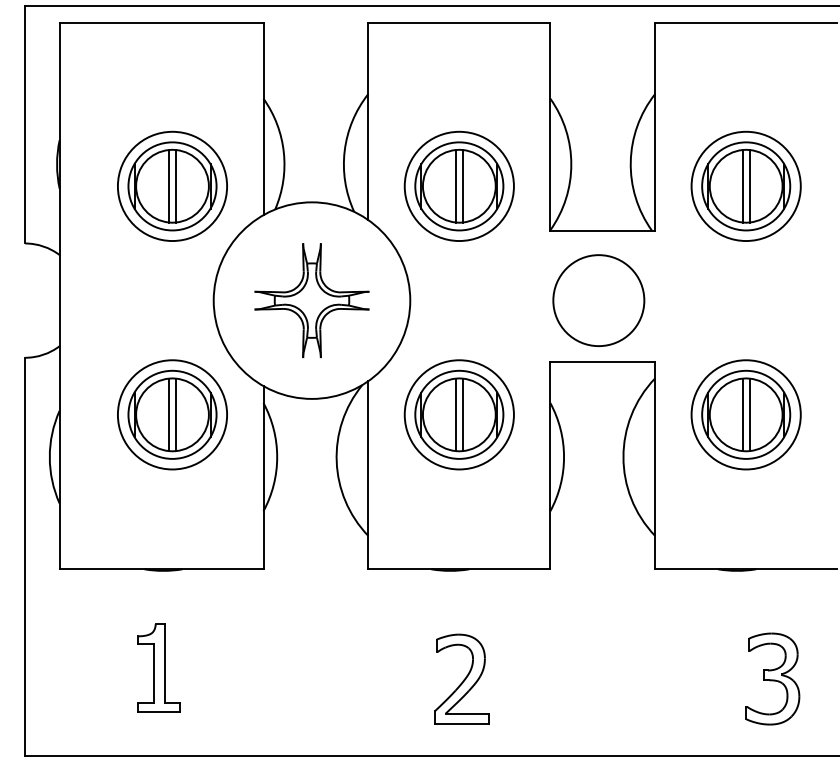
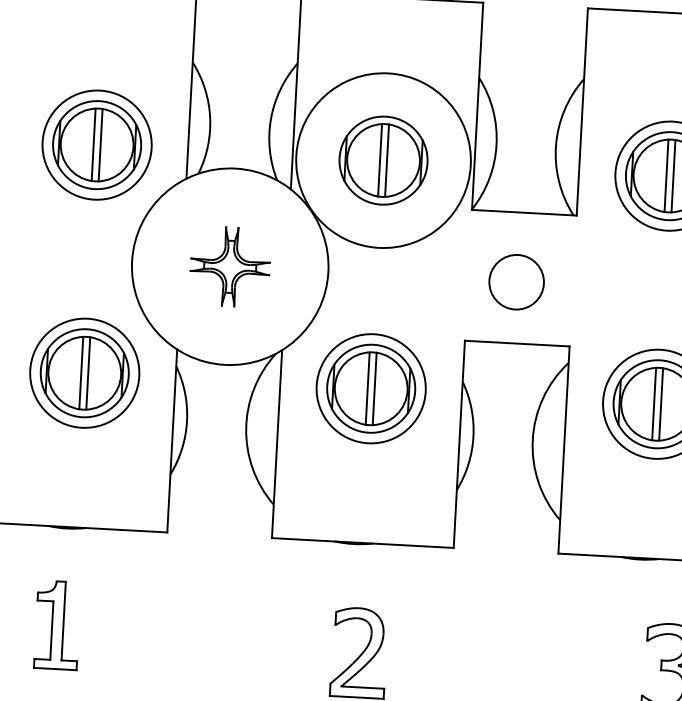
circle: (458, 186) -> (382, 160), size x1.6
part: (311, 300) -> (229, 266), size x0.7
circle: (598, 300) -> (516, 282), size x0.6

